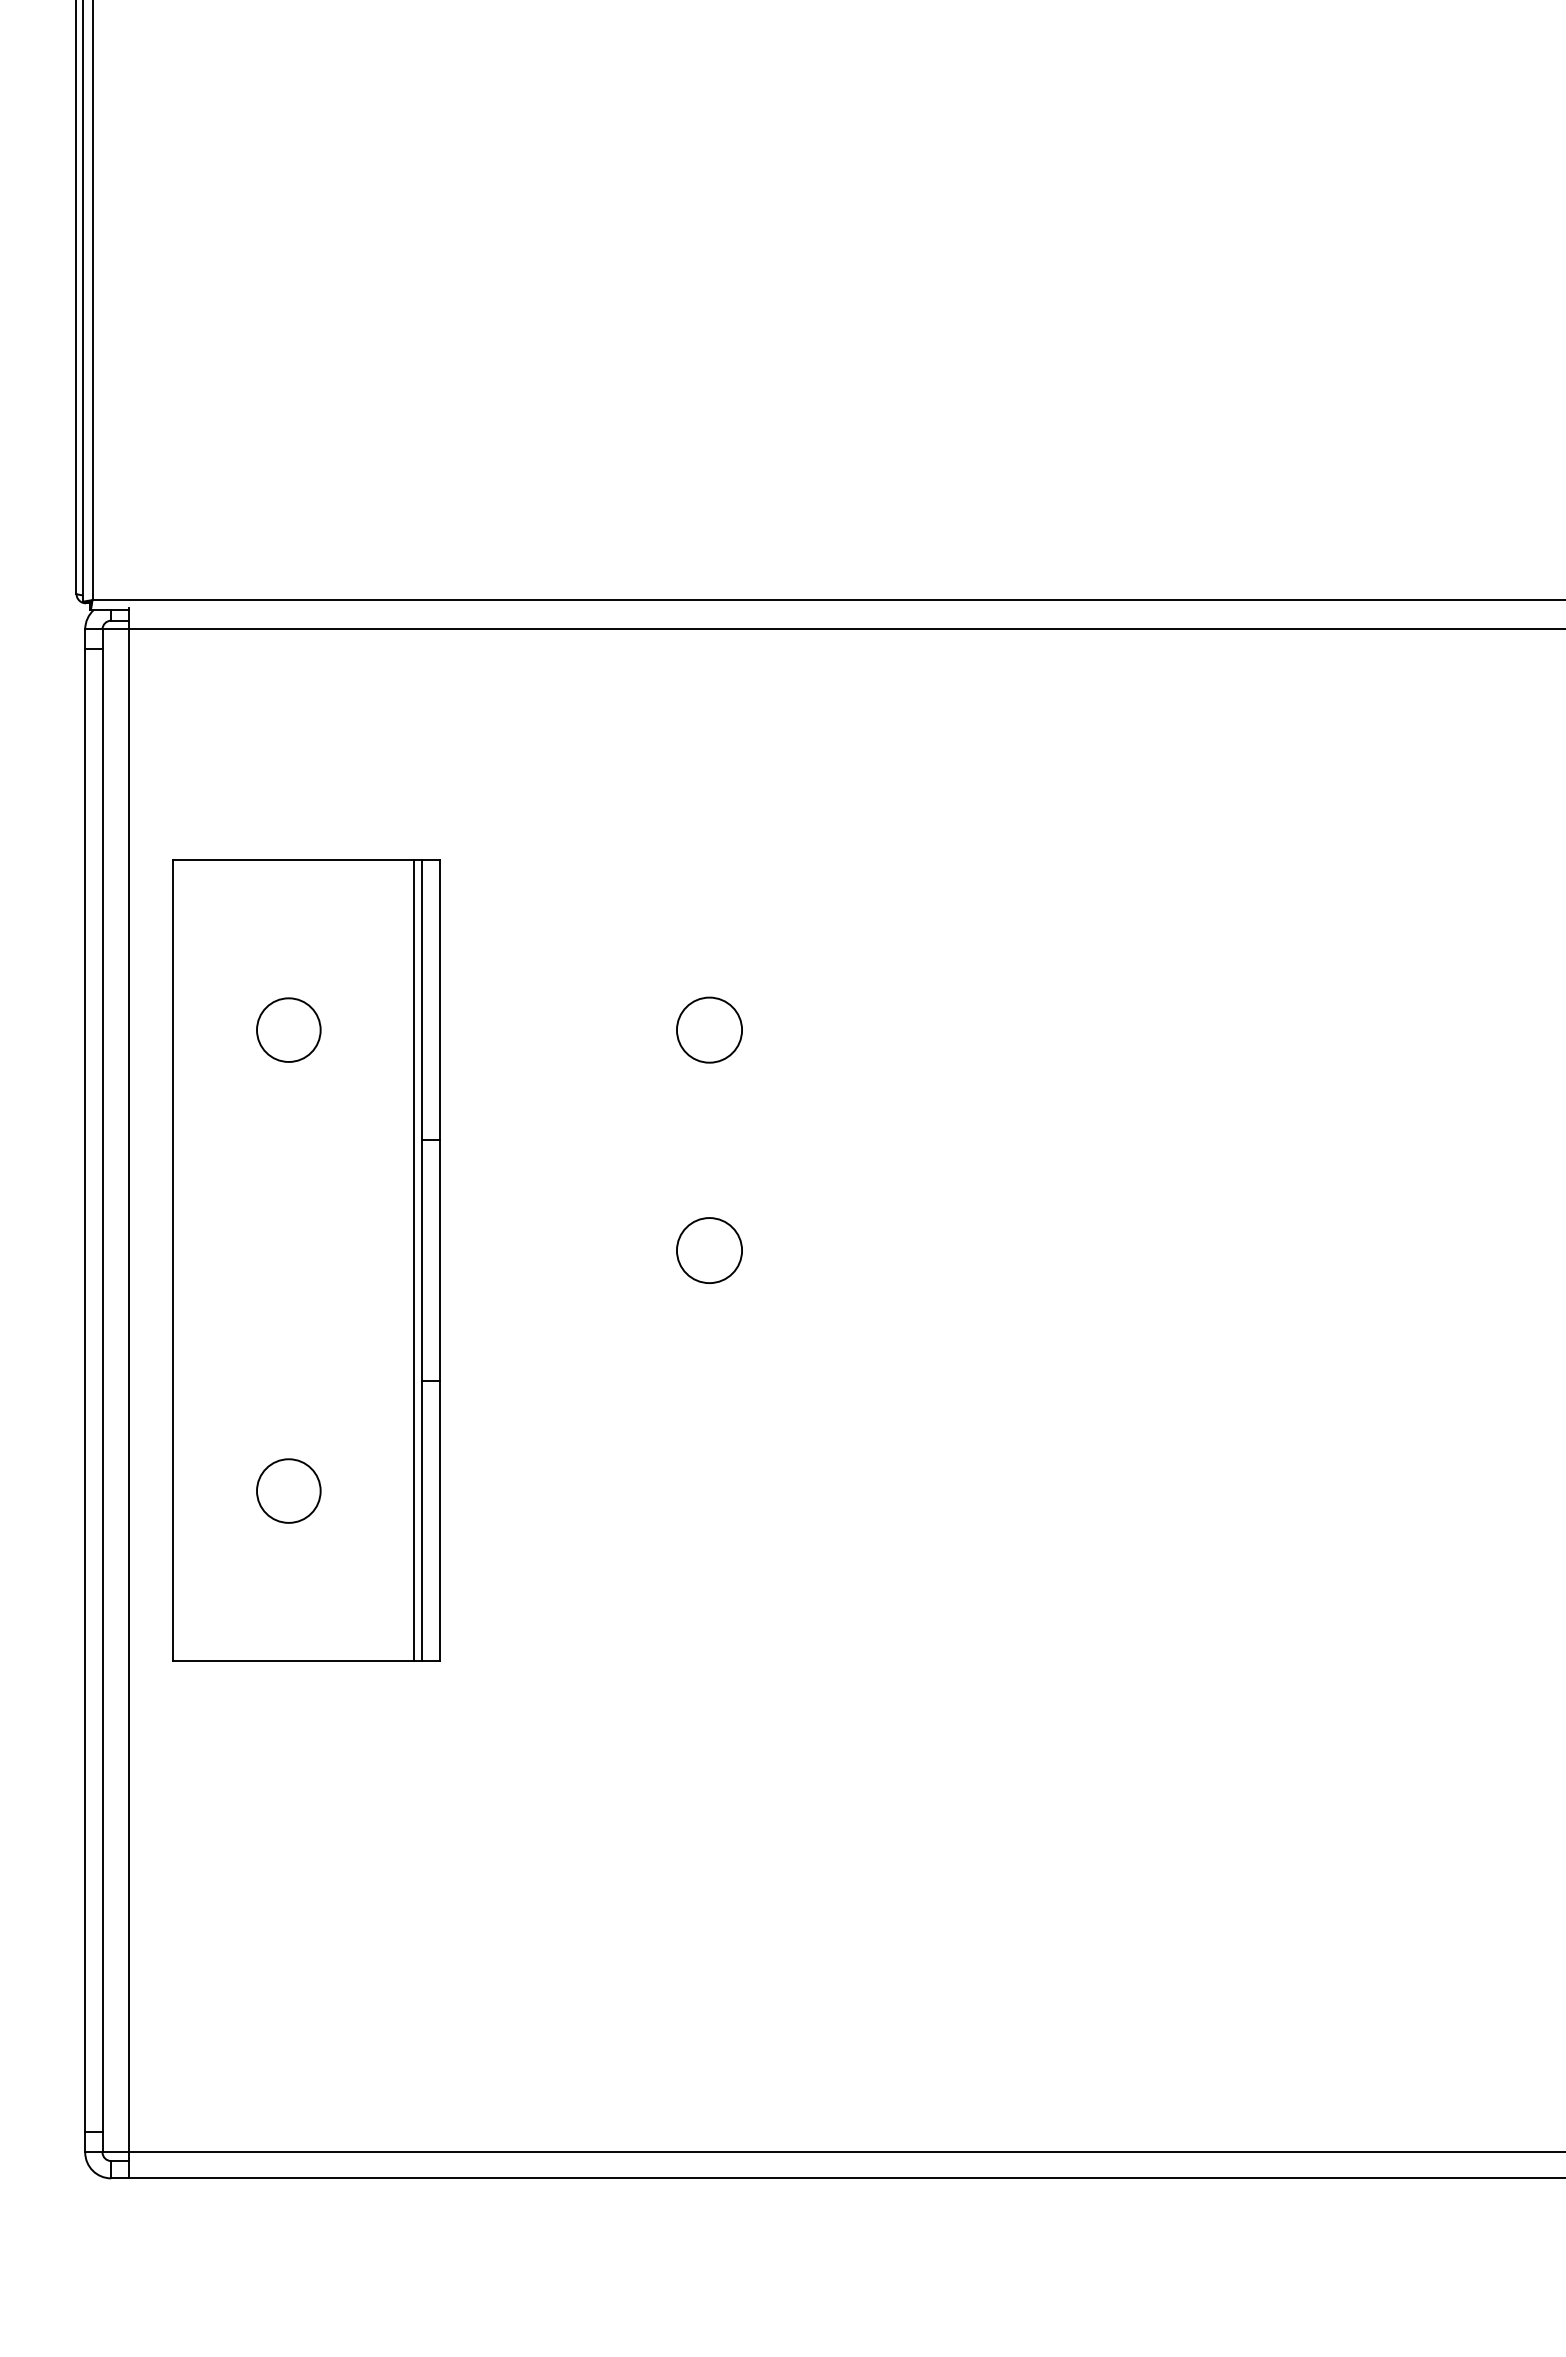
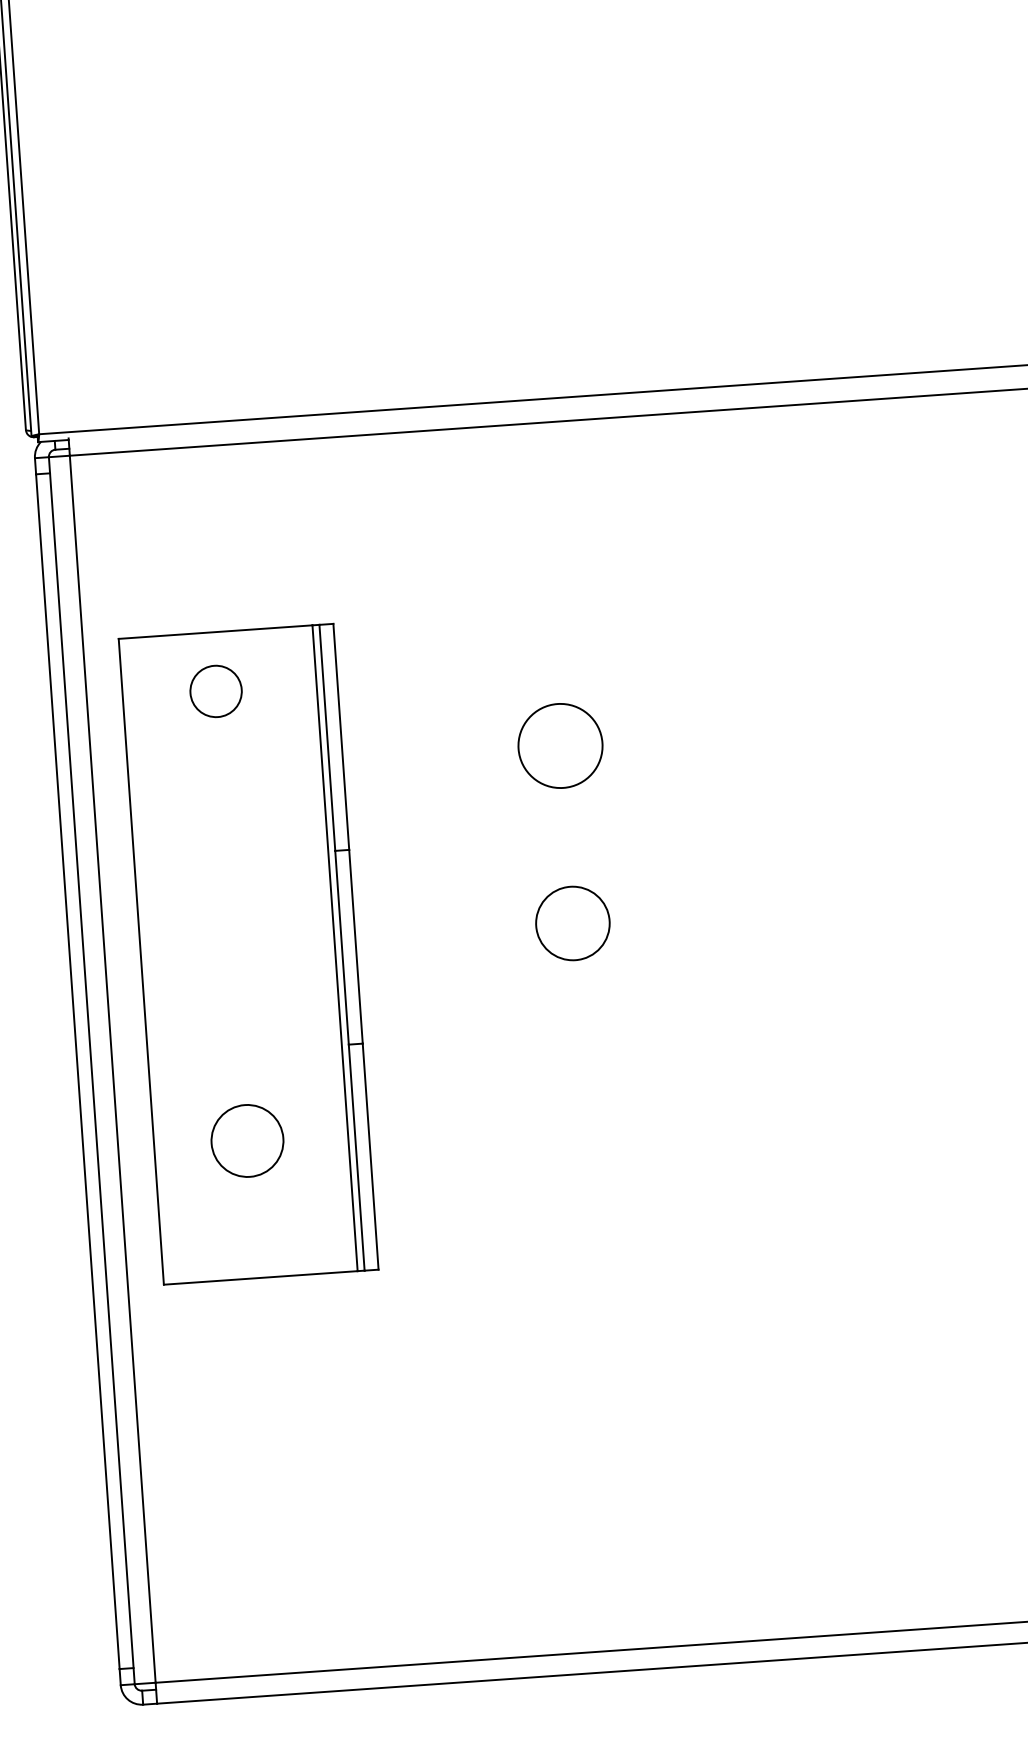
circle: (288, 1029) -> (215, 690), moved
circle: (709, 1029) -> (560, 745), size x1.6
circle: (709, 1250) -> (572, 923), size x1.4
circle: (288, 1490) -> (247, 1140), size x1.4

